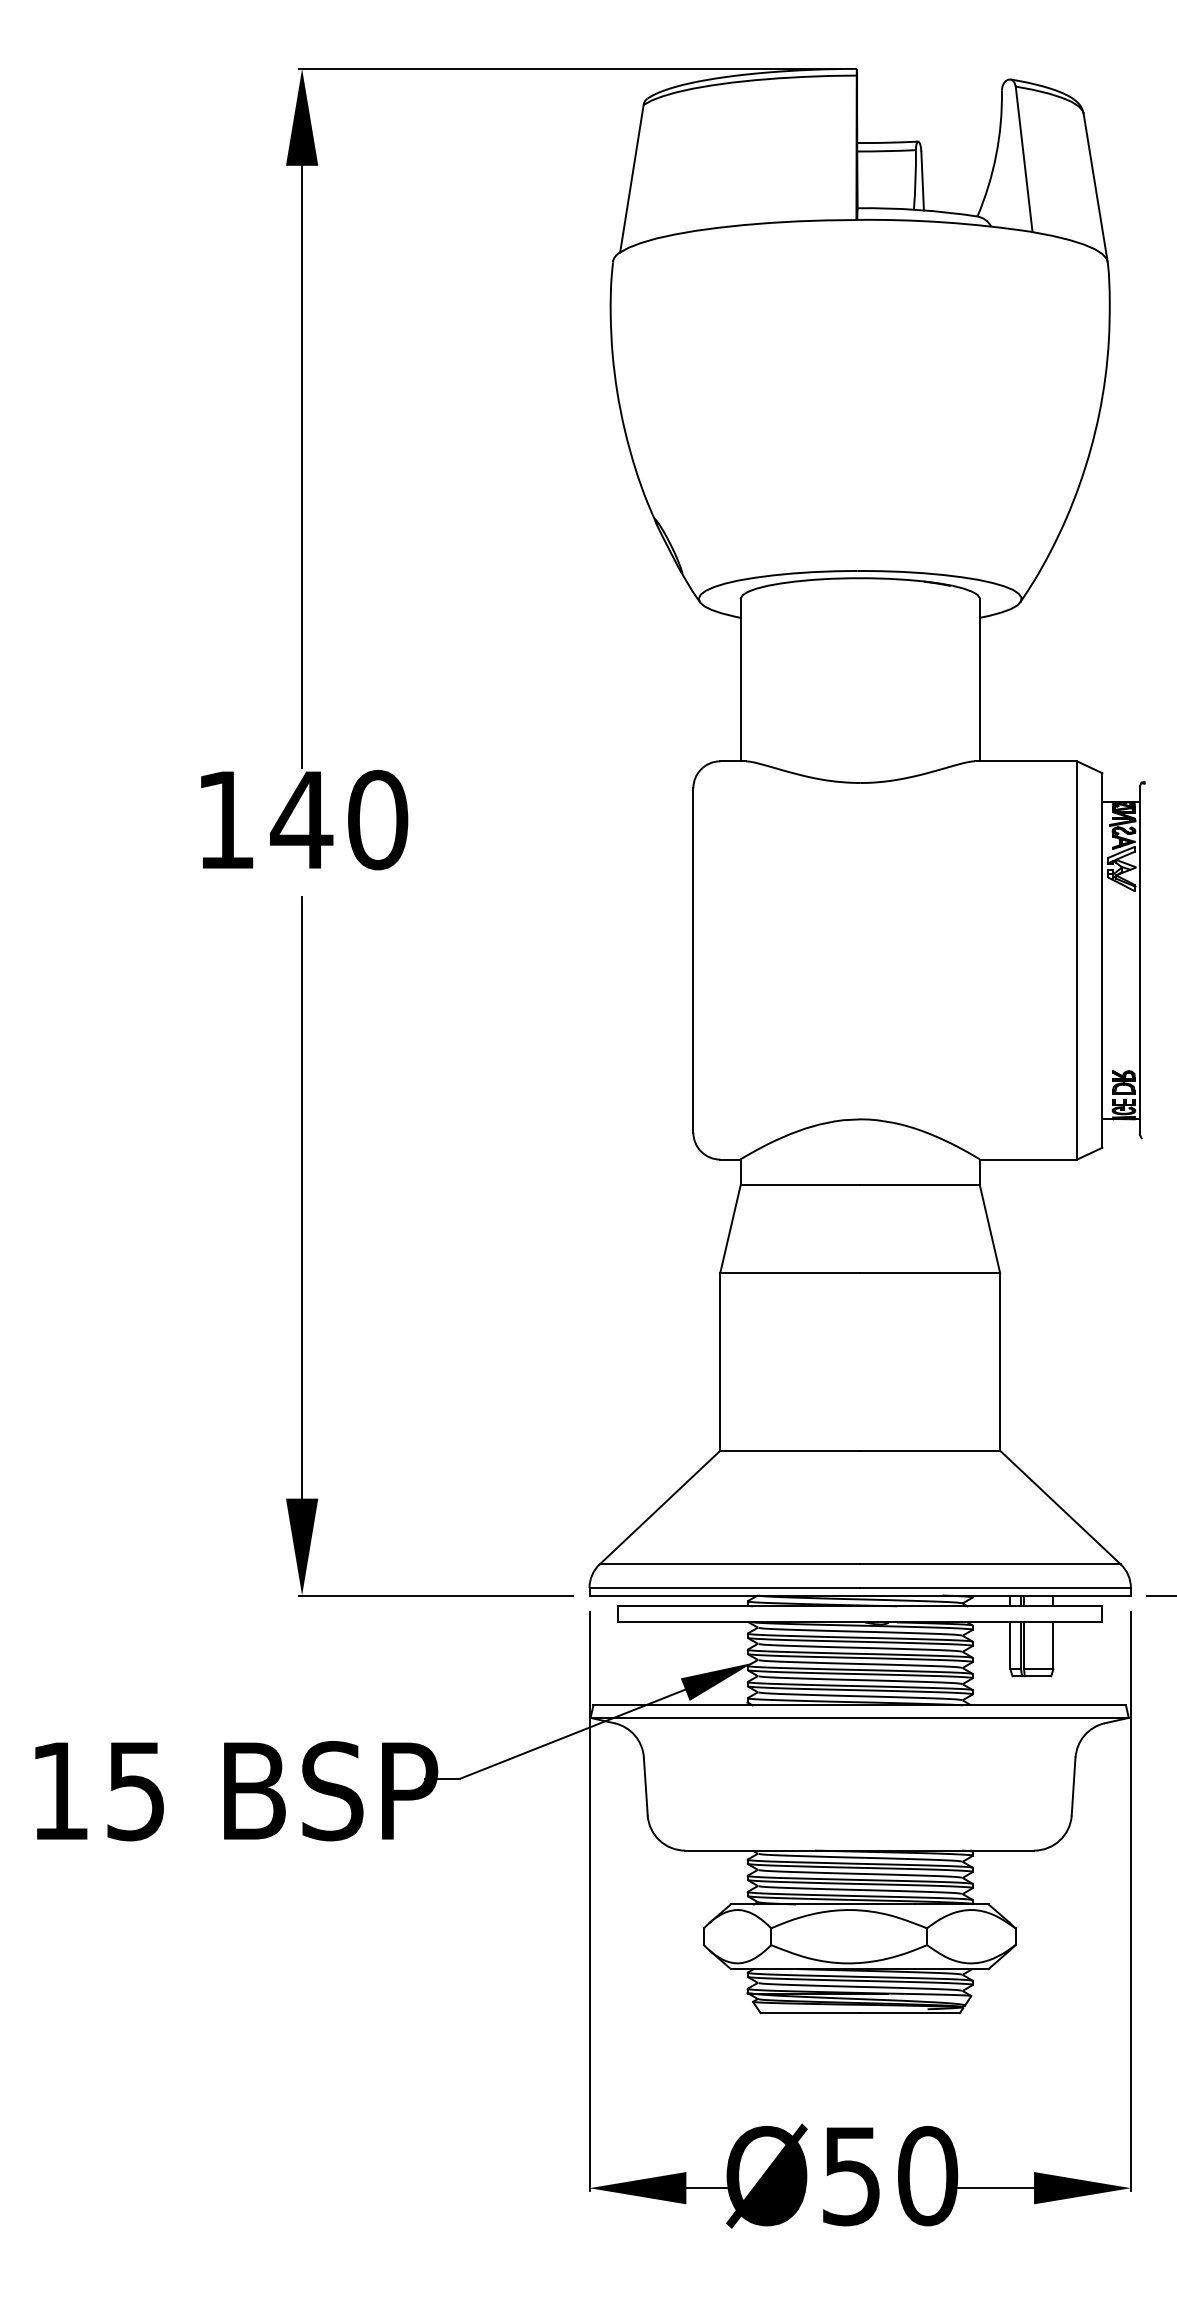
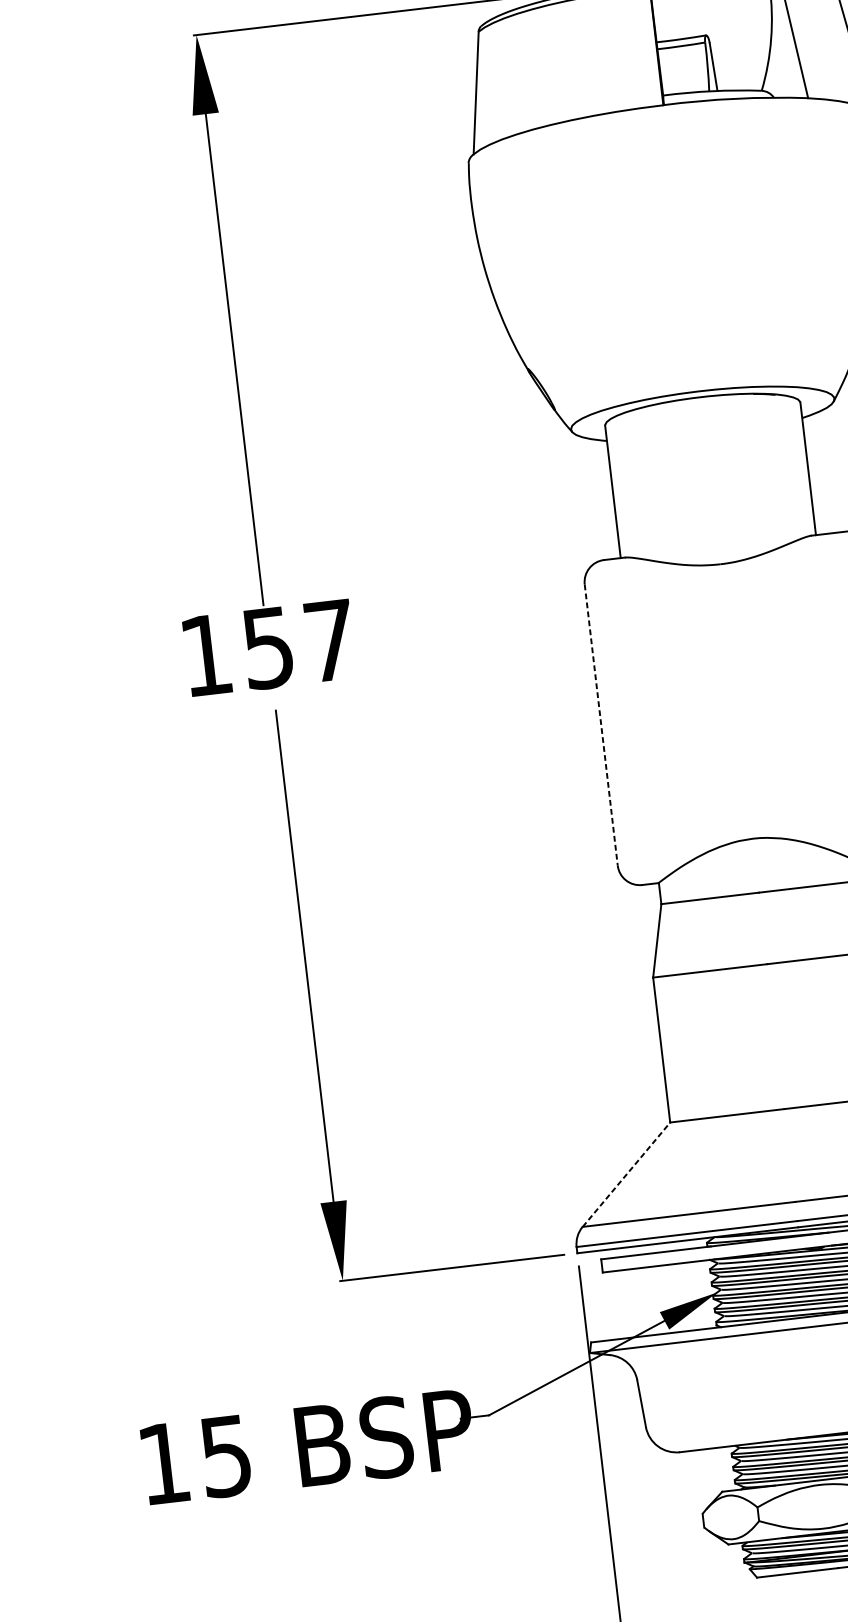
text: (339, 820) -> (299, 644), 140 -> 157
line: (693, 960) -> (601, 725), solid -> dashed
line: (660, 1507) -> (626, 1174), solid -> dashed

